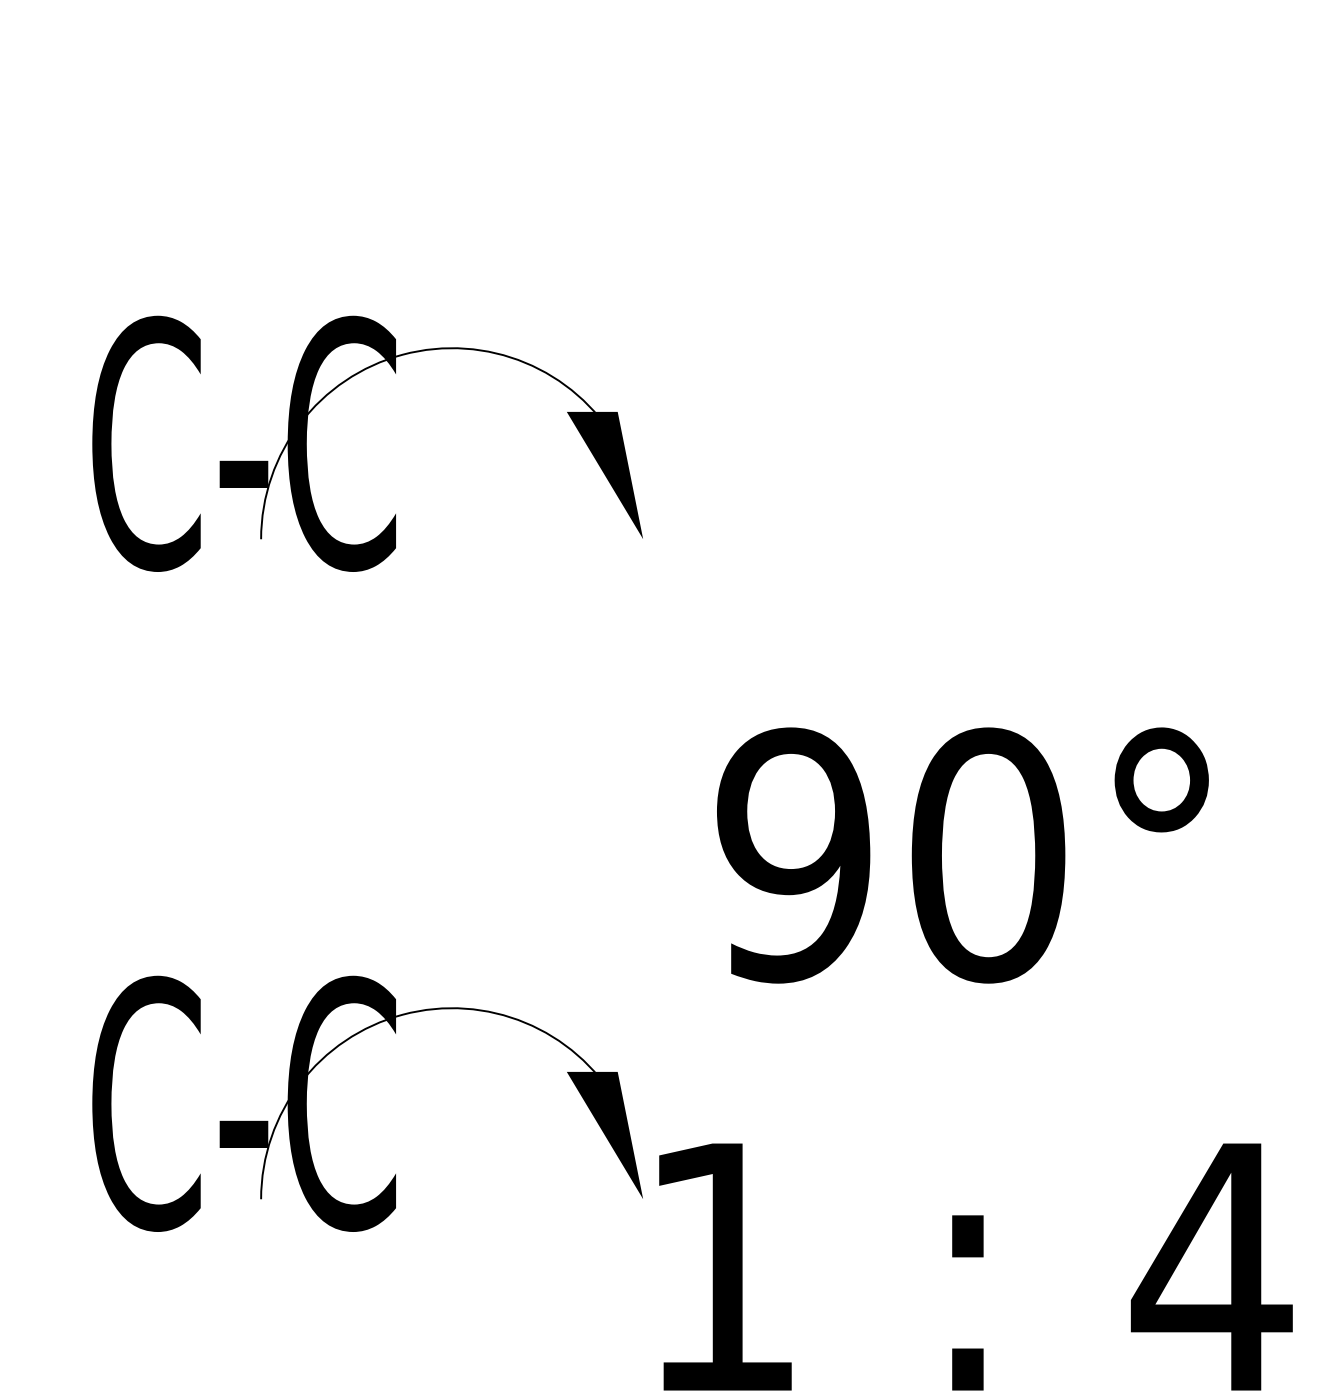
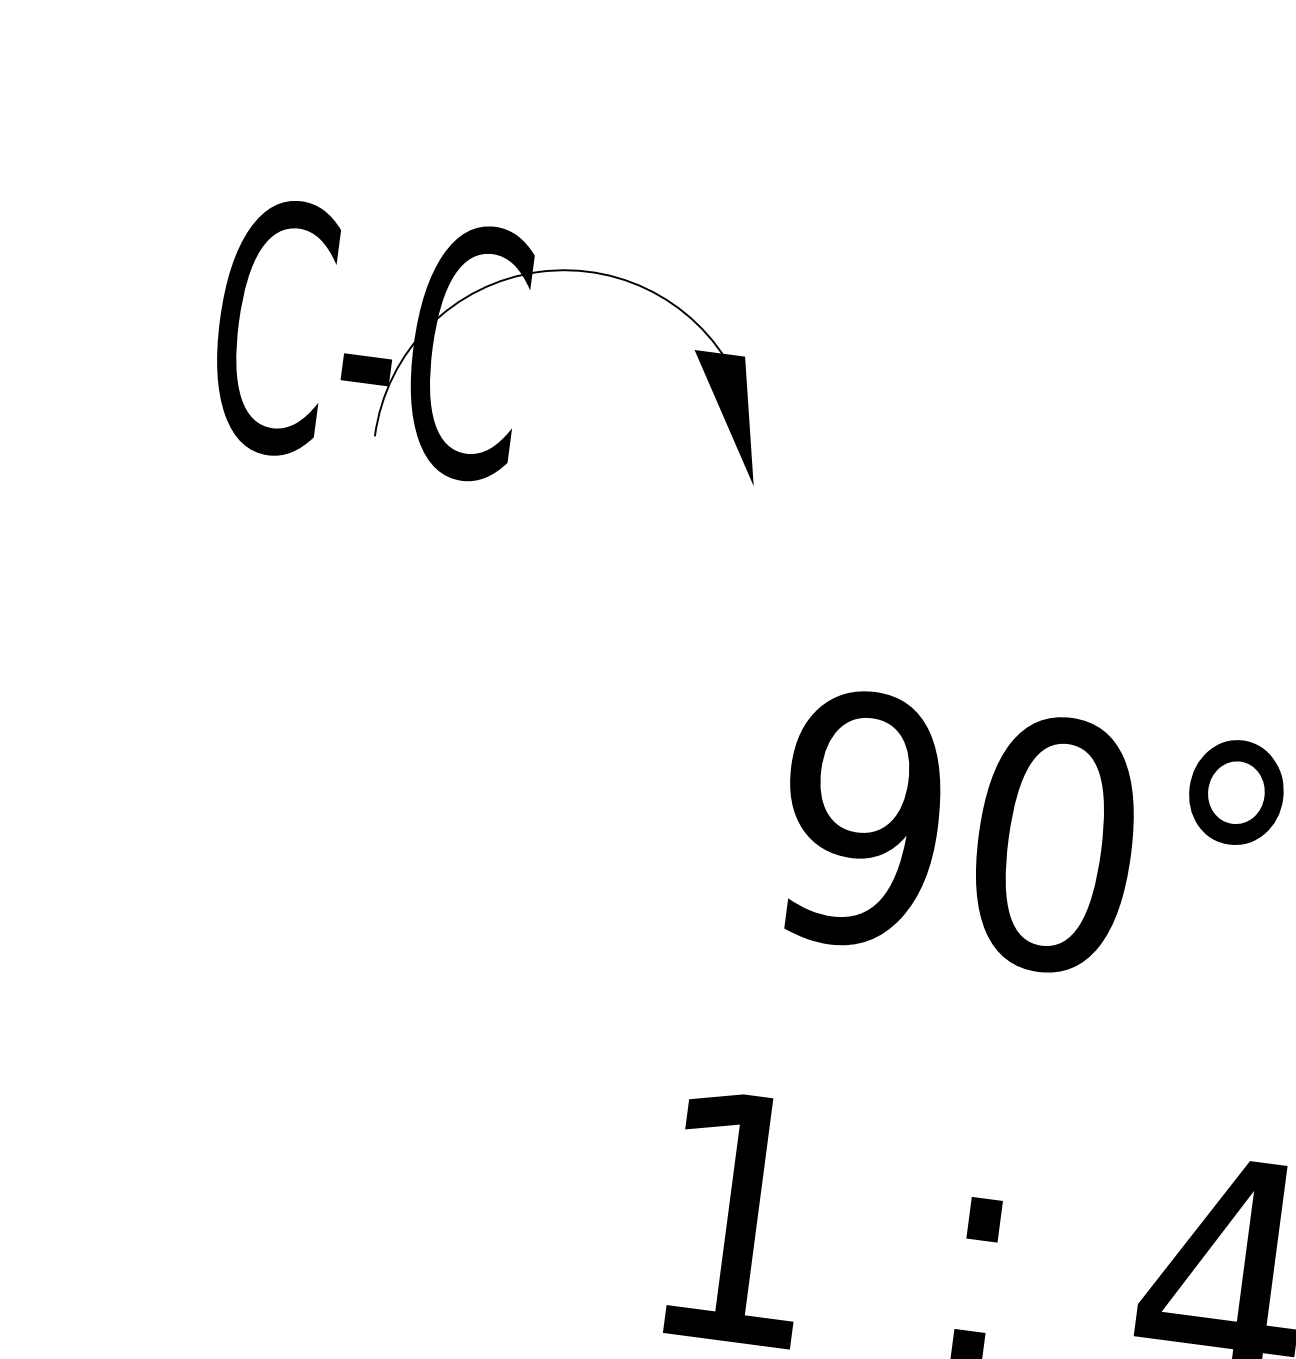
part: (306, 1103) -> (346, 1001), removed

